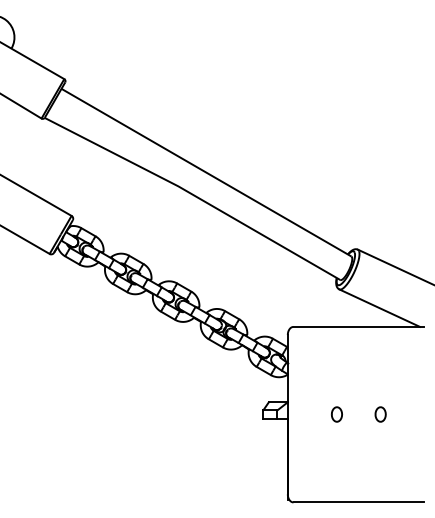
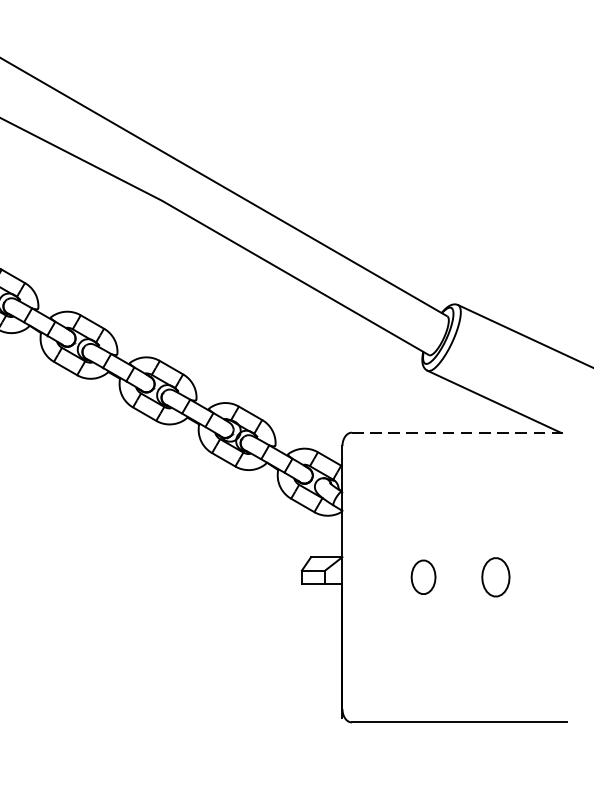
line: (359, 326) -> (460, 431), solid -> dashed
part: (336, 414) -> (422, 577), size x1.4
part: (380, 414) -> (495, 577), size x1.6

